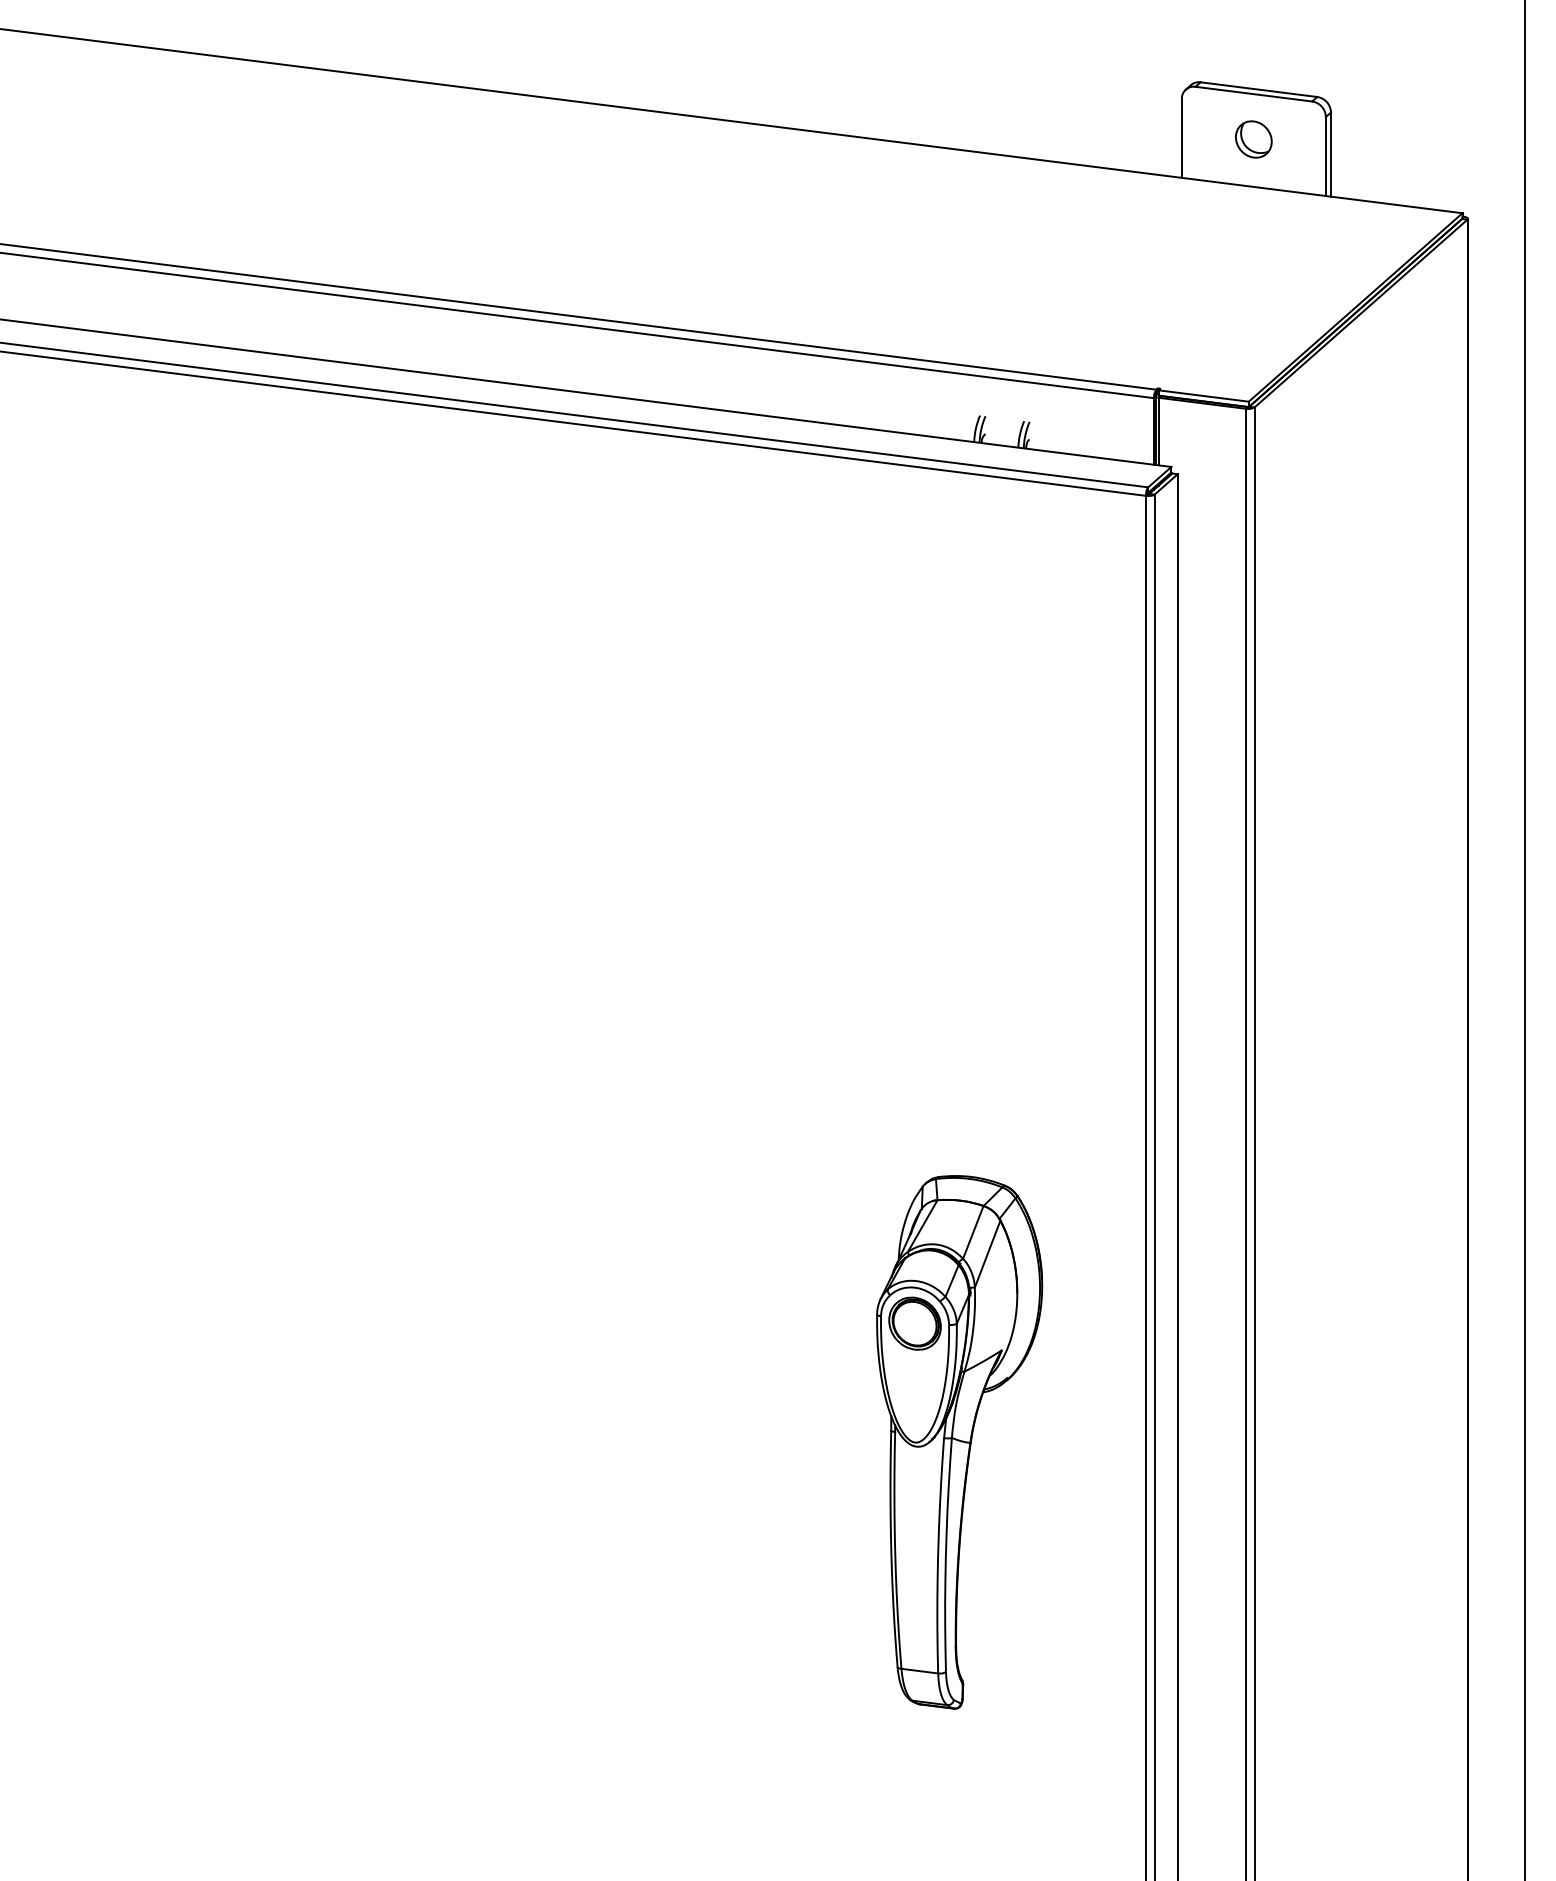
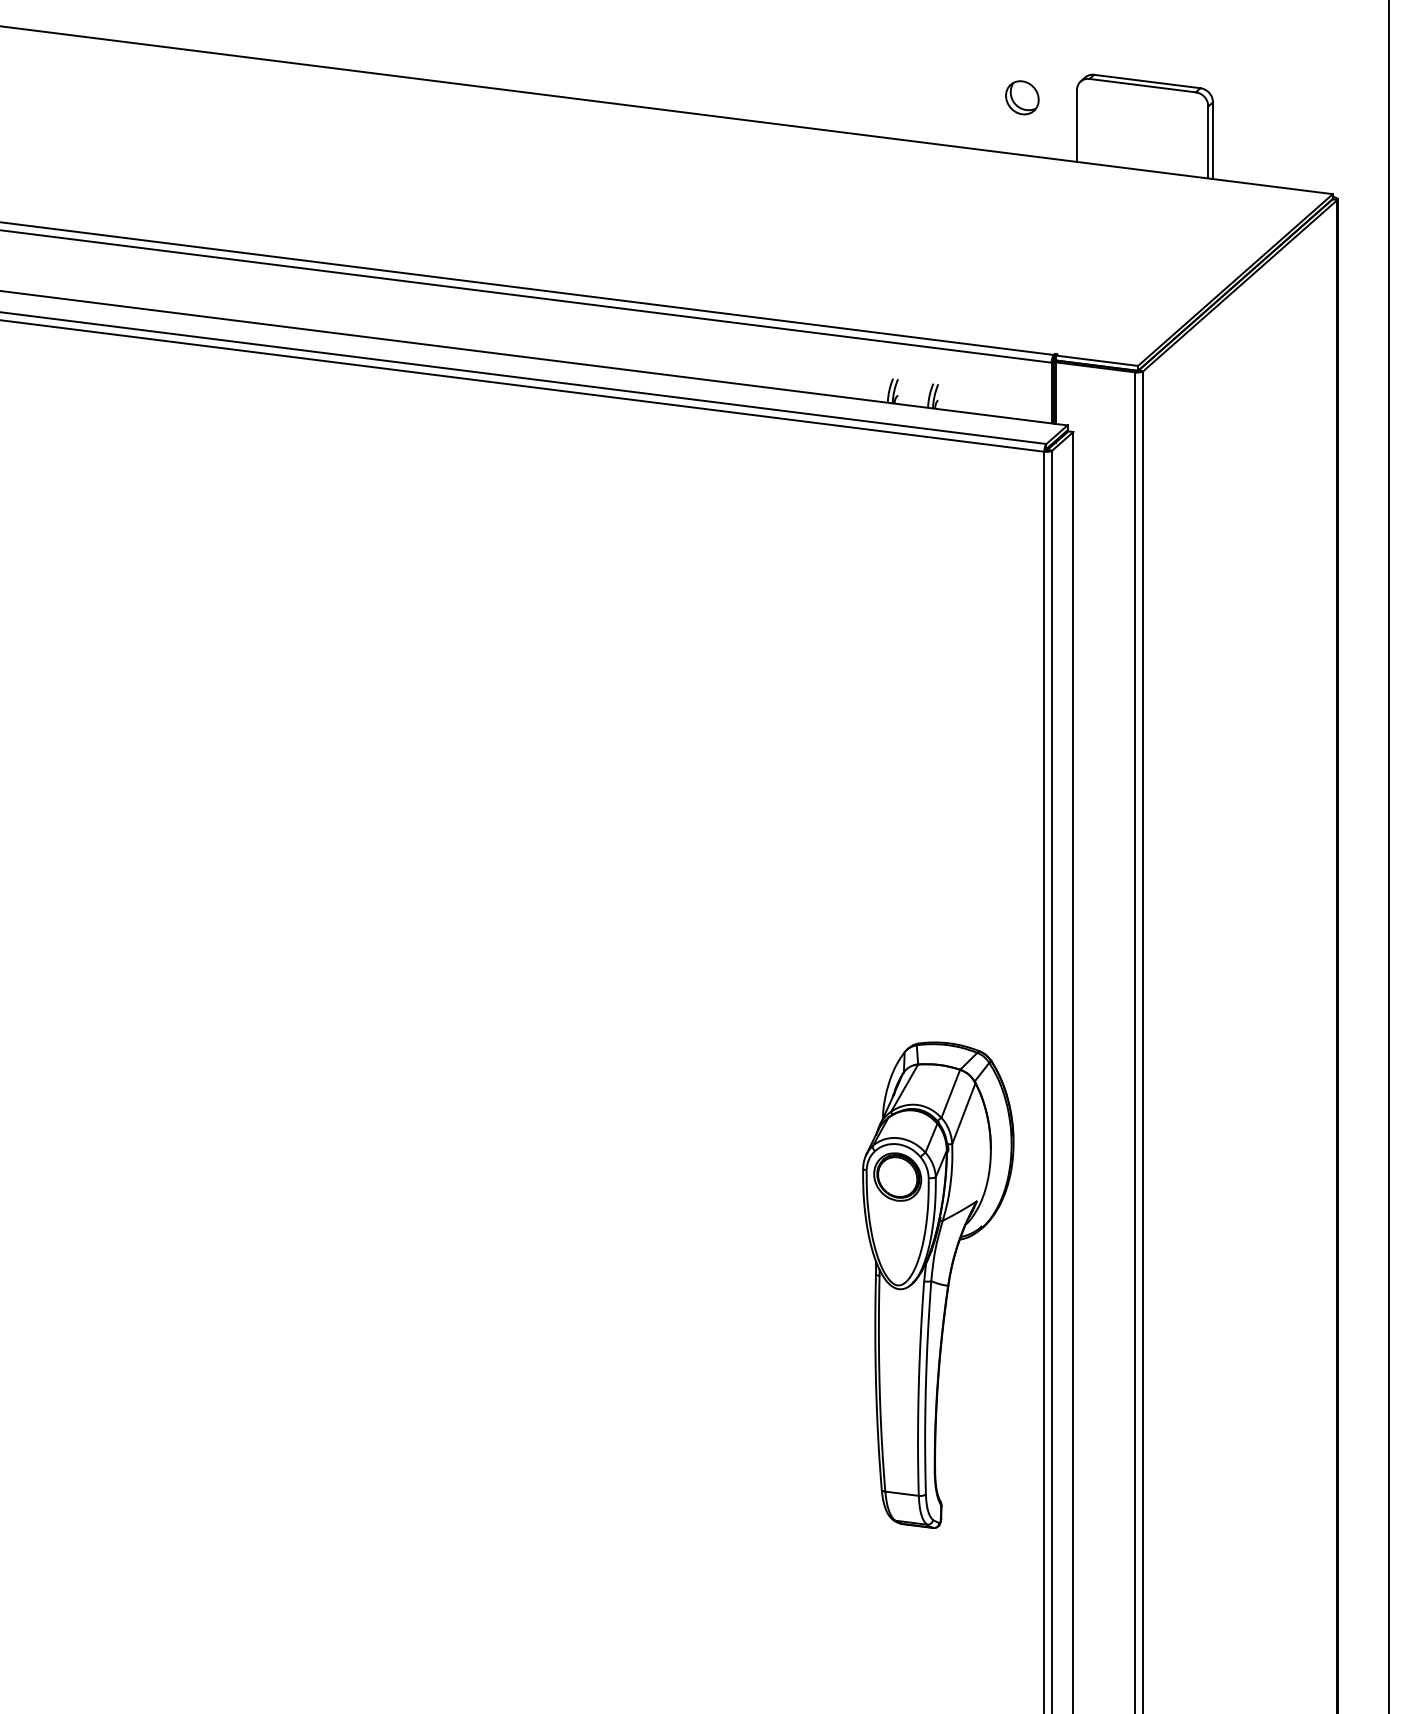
part: (1253, 139) -> (1022, 97), moved
part: (959, 1442) -> (938, 1285), moved

